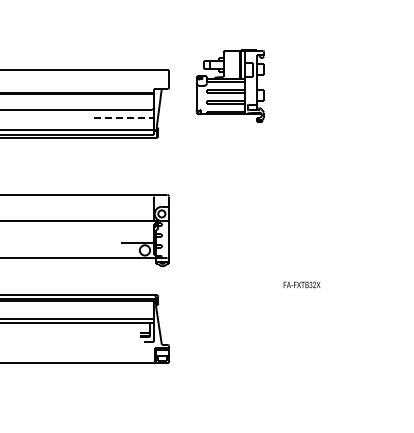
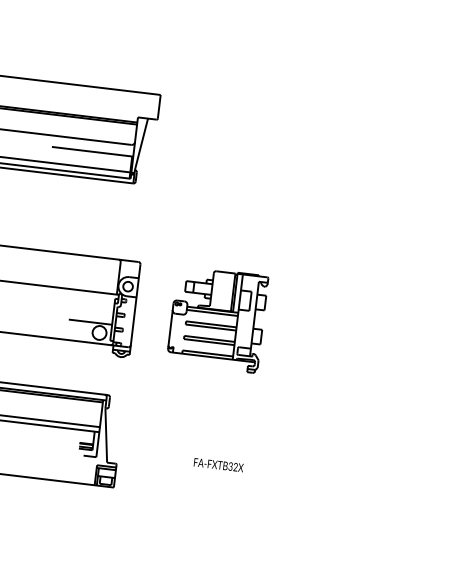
part: (229, 86) -> (216, 319), moved
line: (124, 118) -> (93, 152), dashed -> solid
text: (301, 284) -> (218, 464), moved

